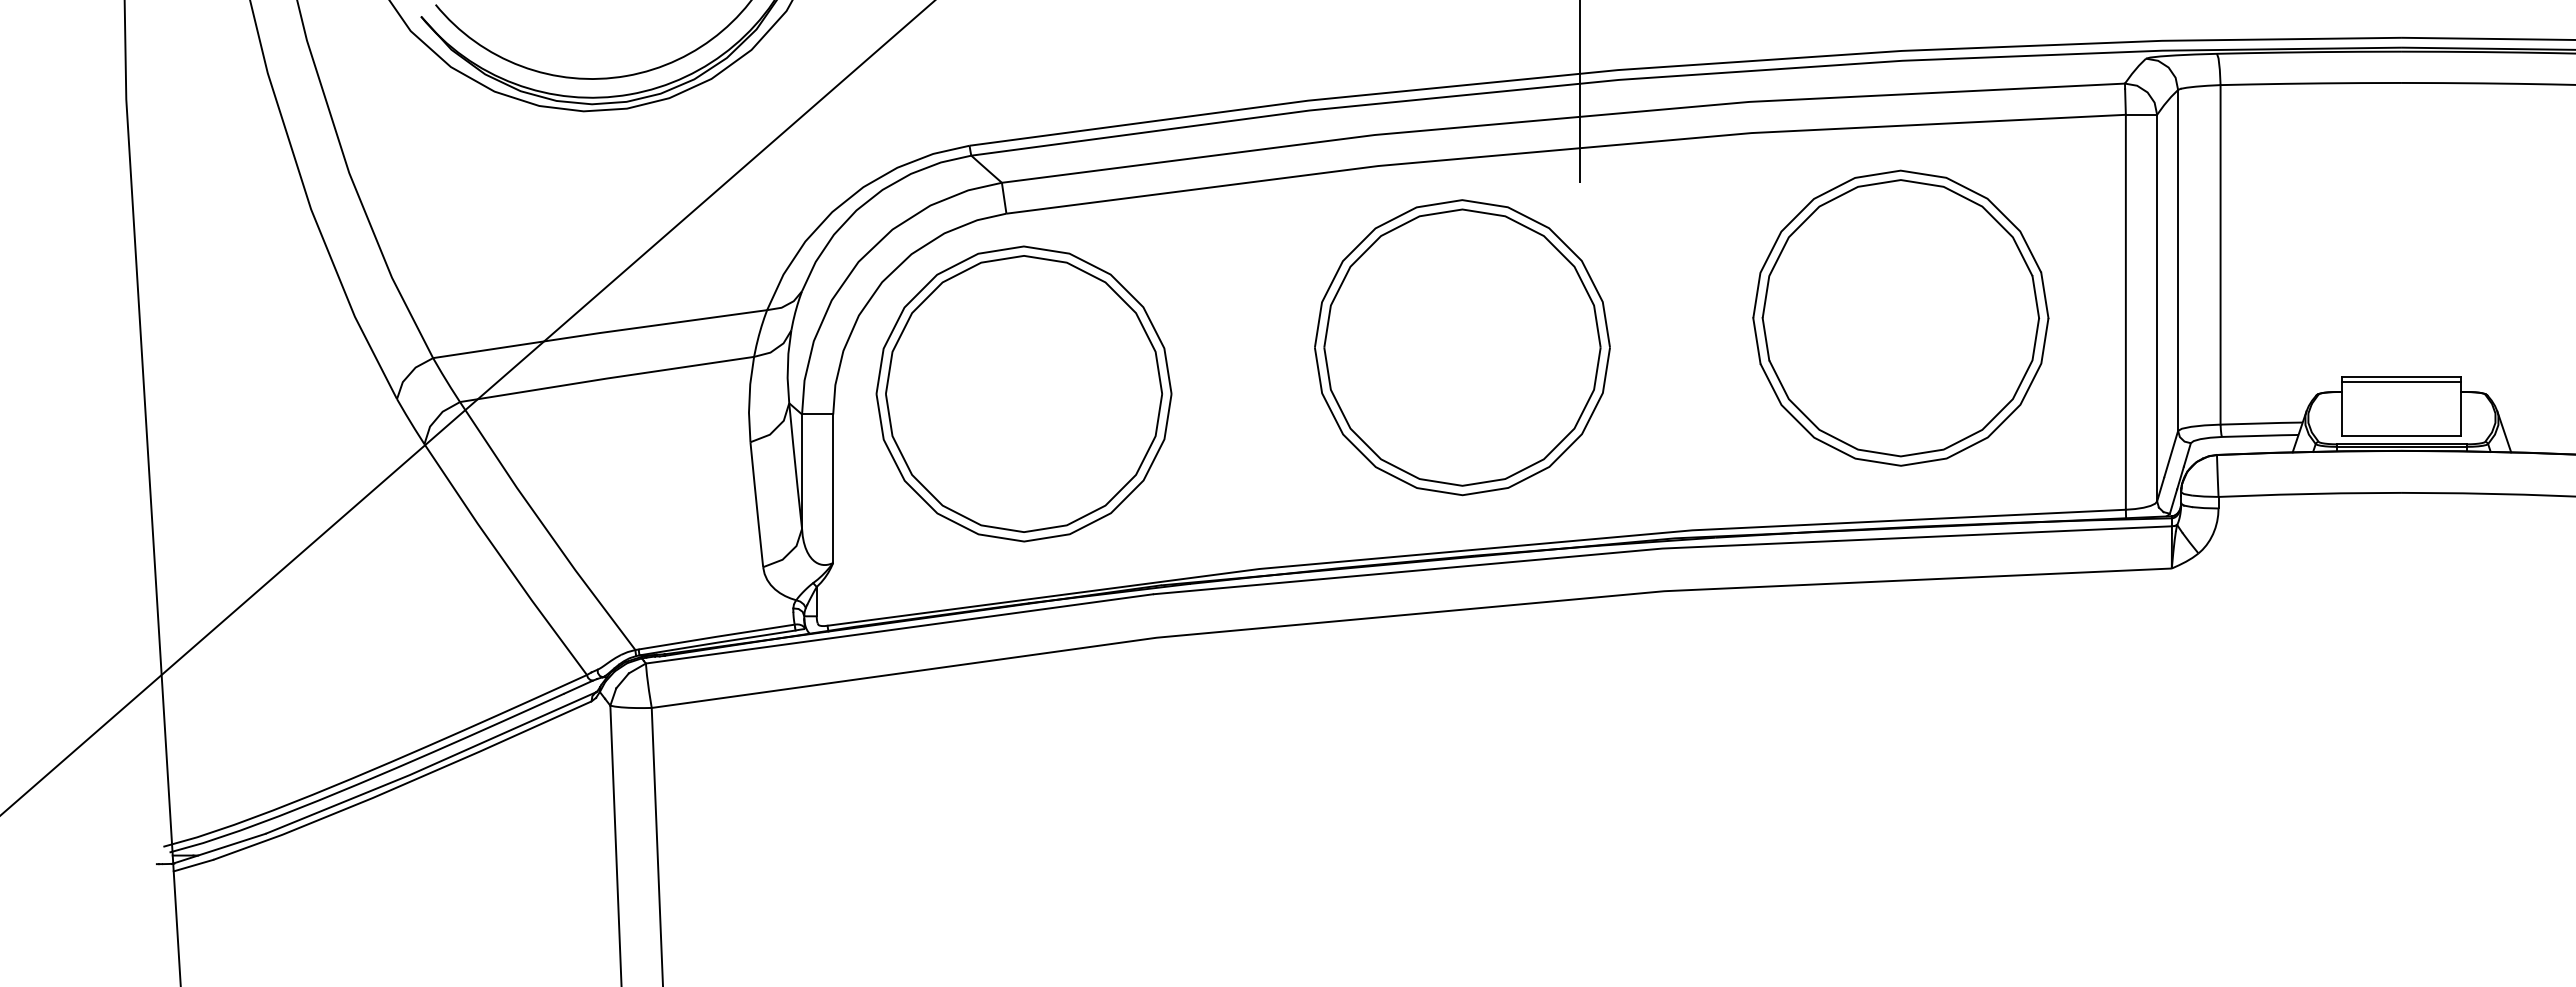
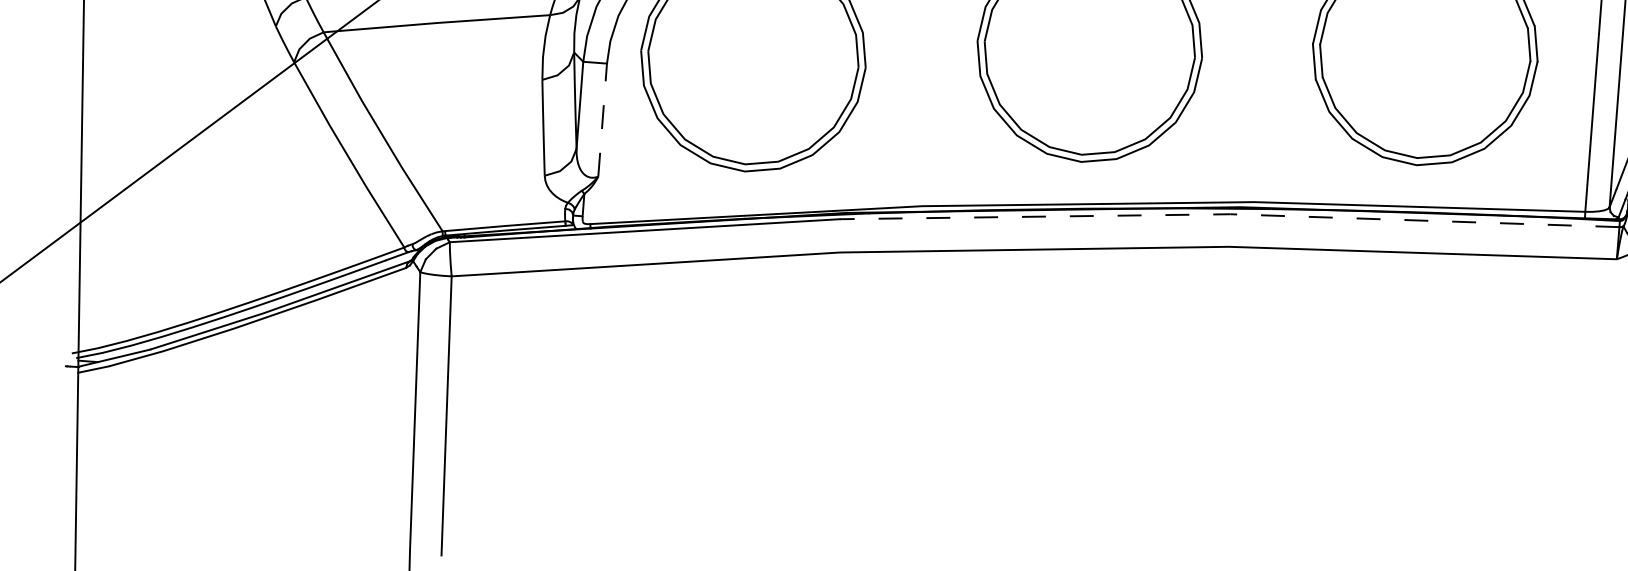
line: (833, 488) -> (602, 119), solid -> dashed
line: (1662, 548) -> (1230, 214), solid -> dashed

